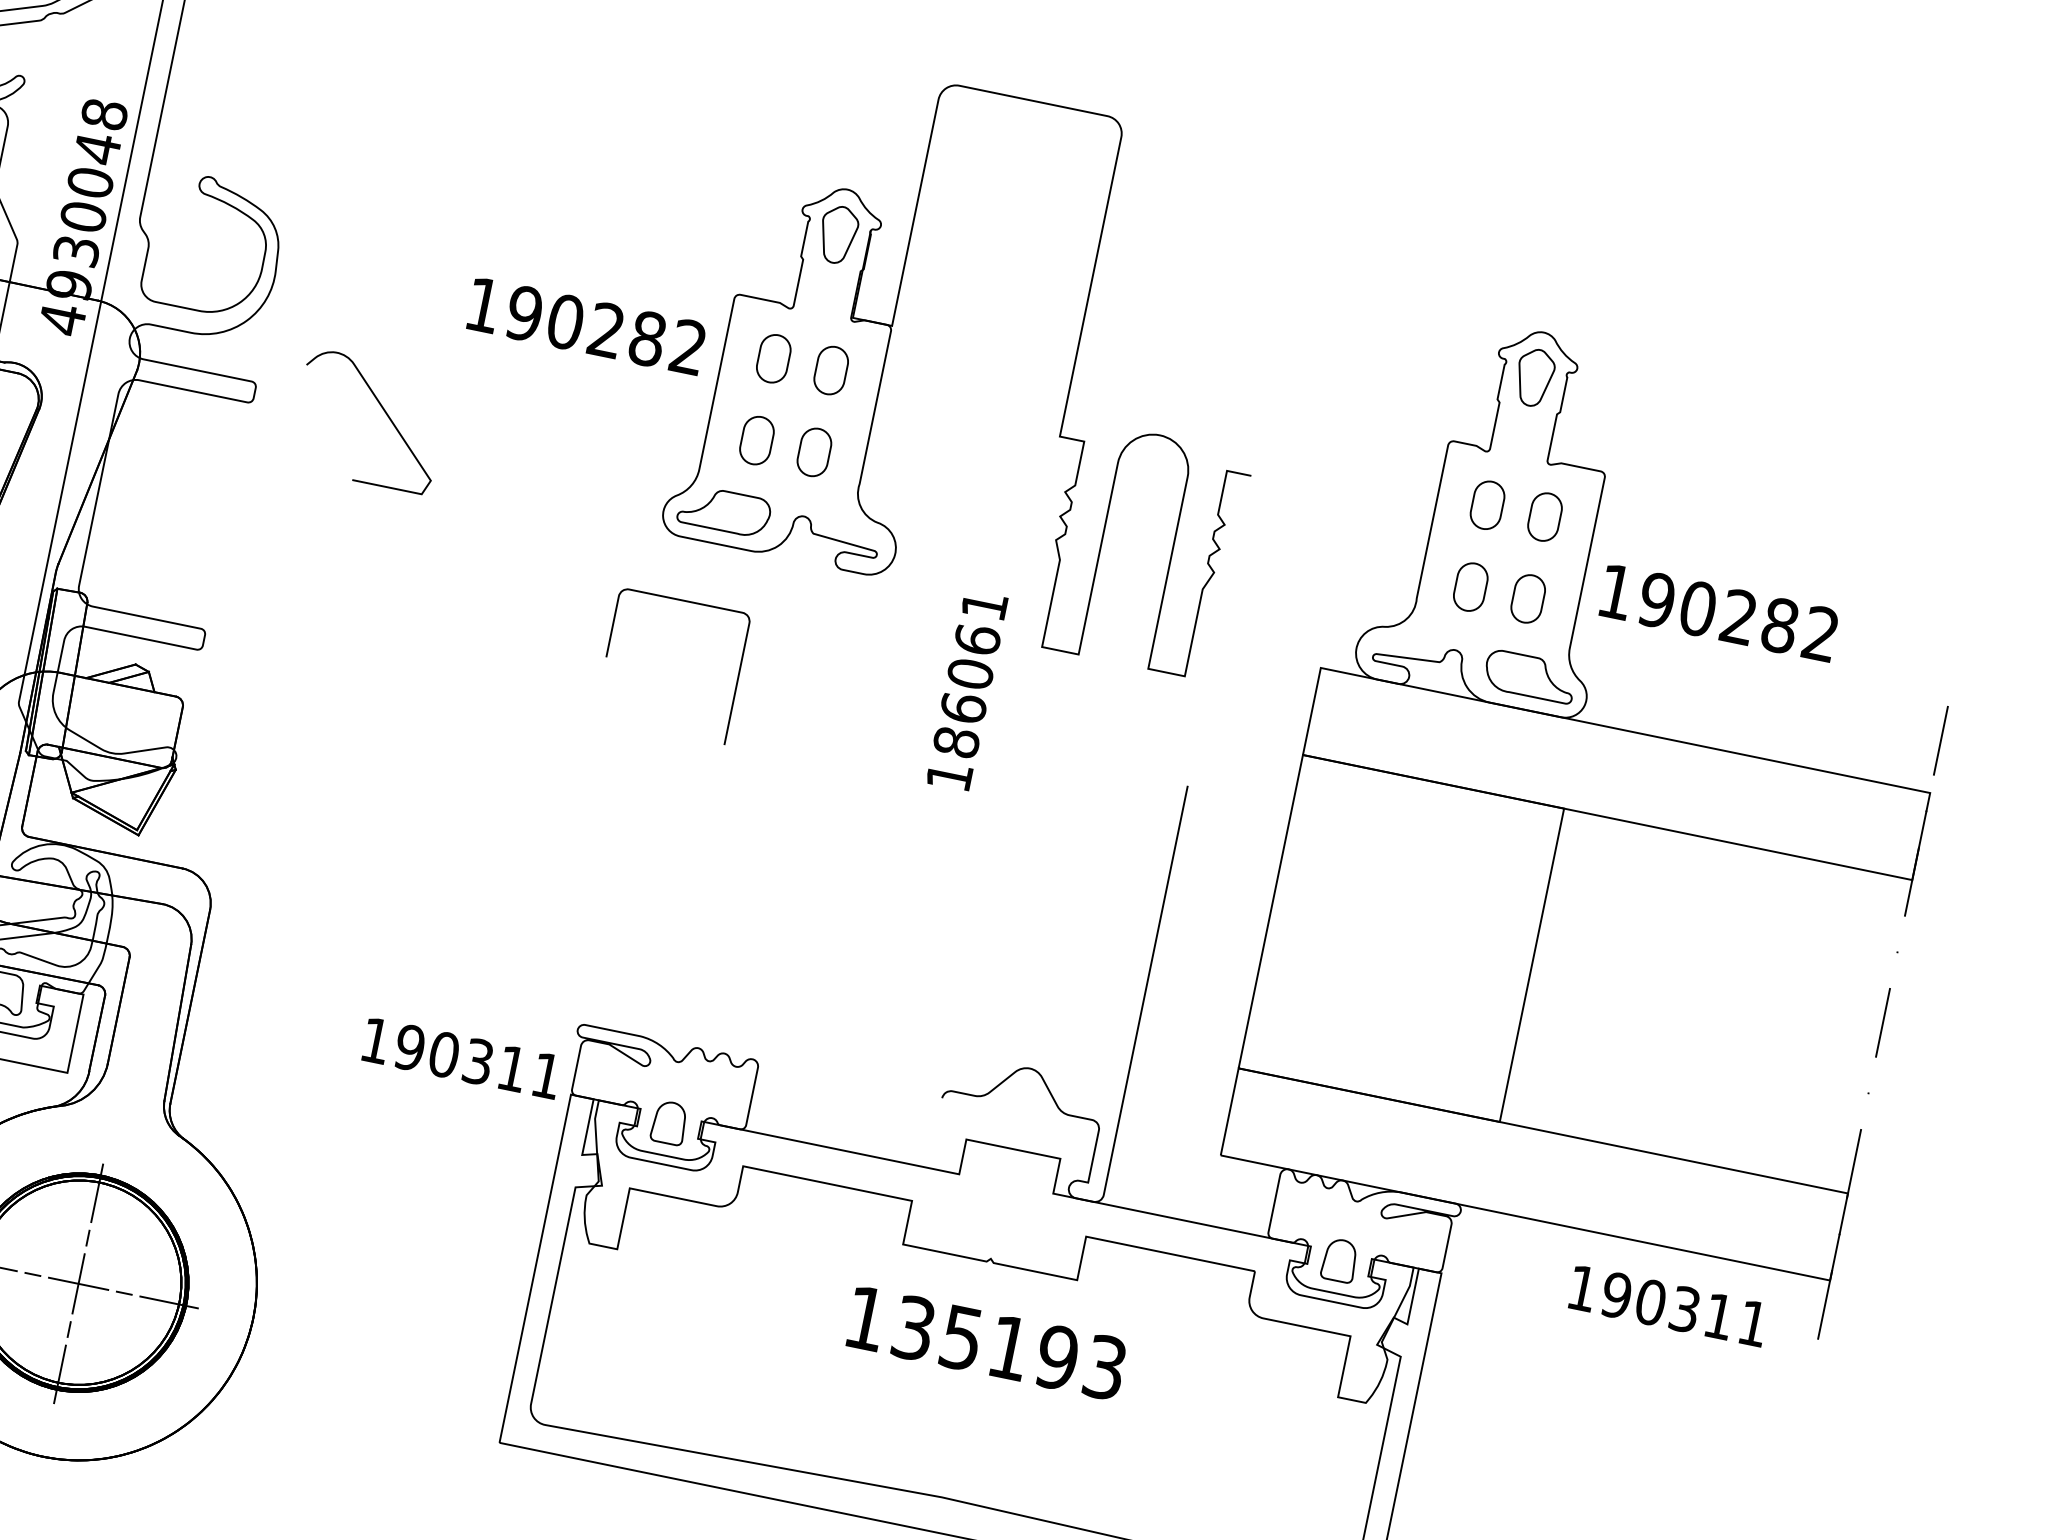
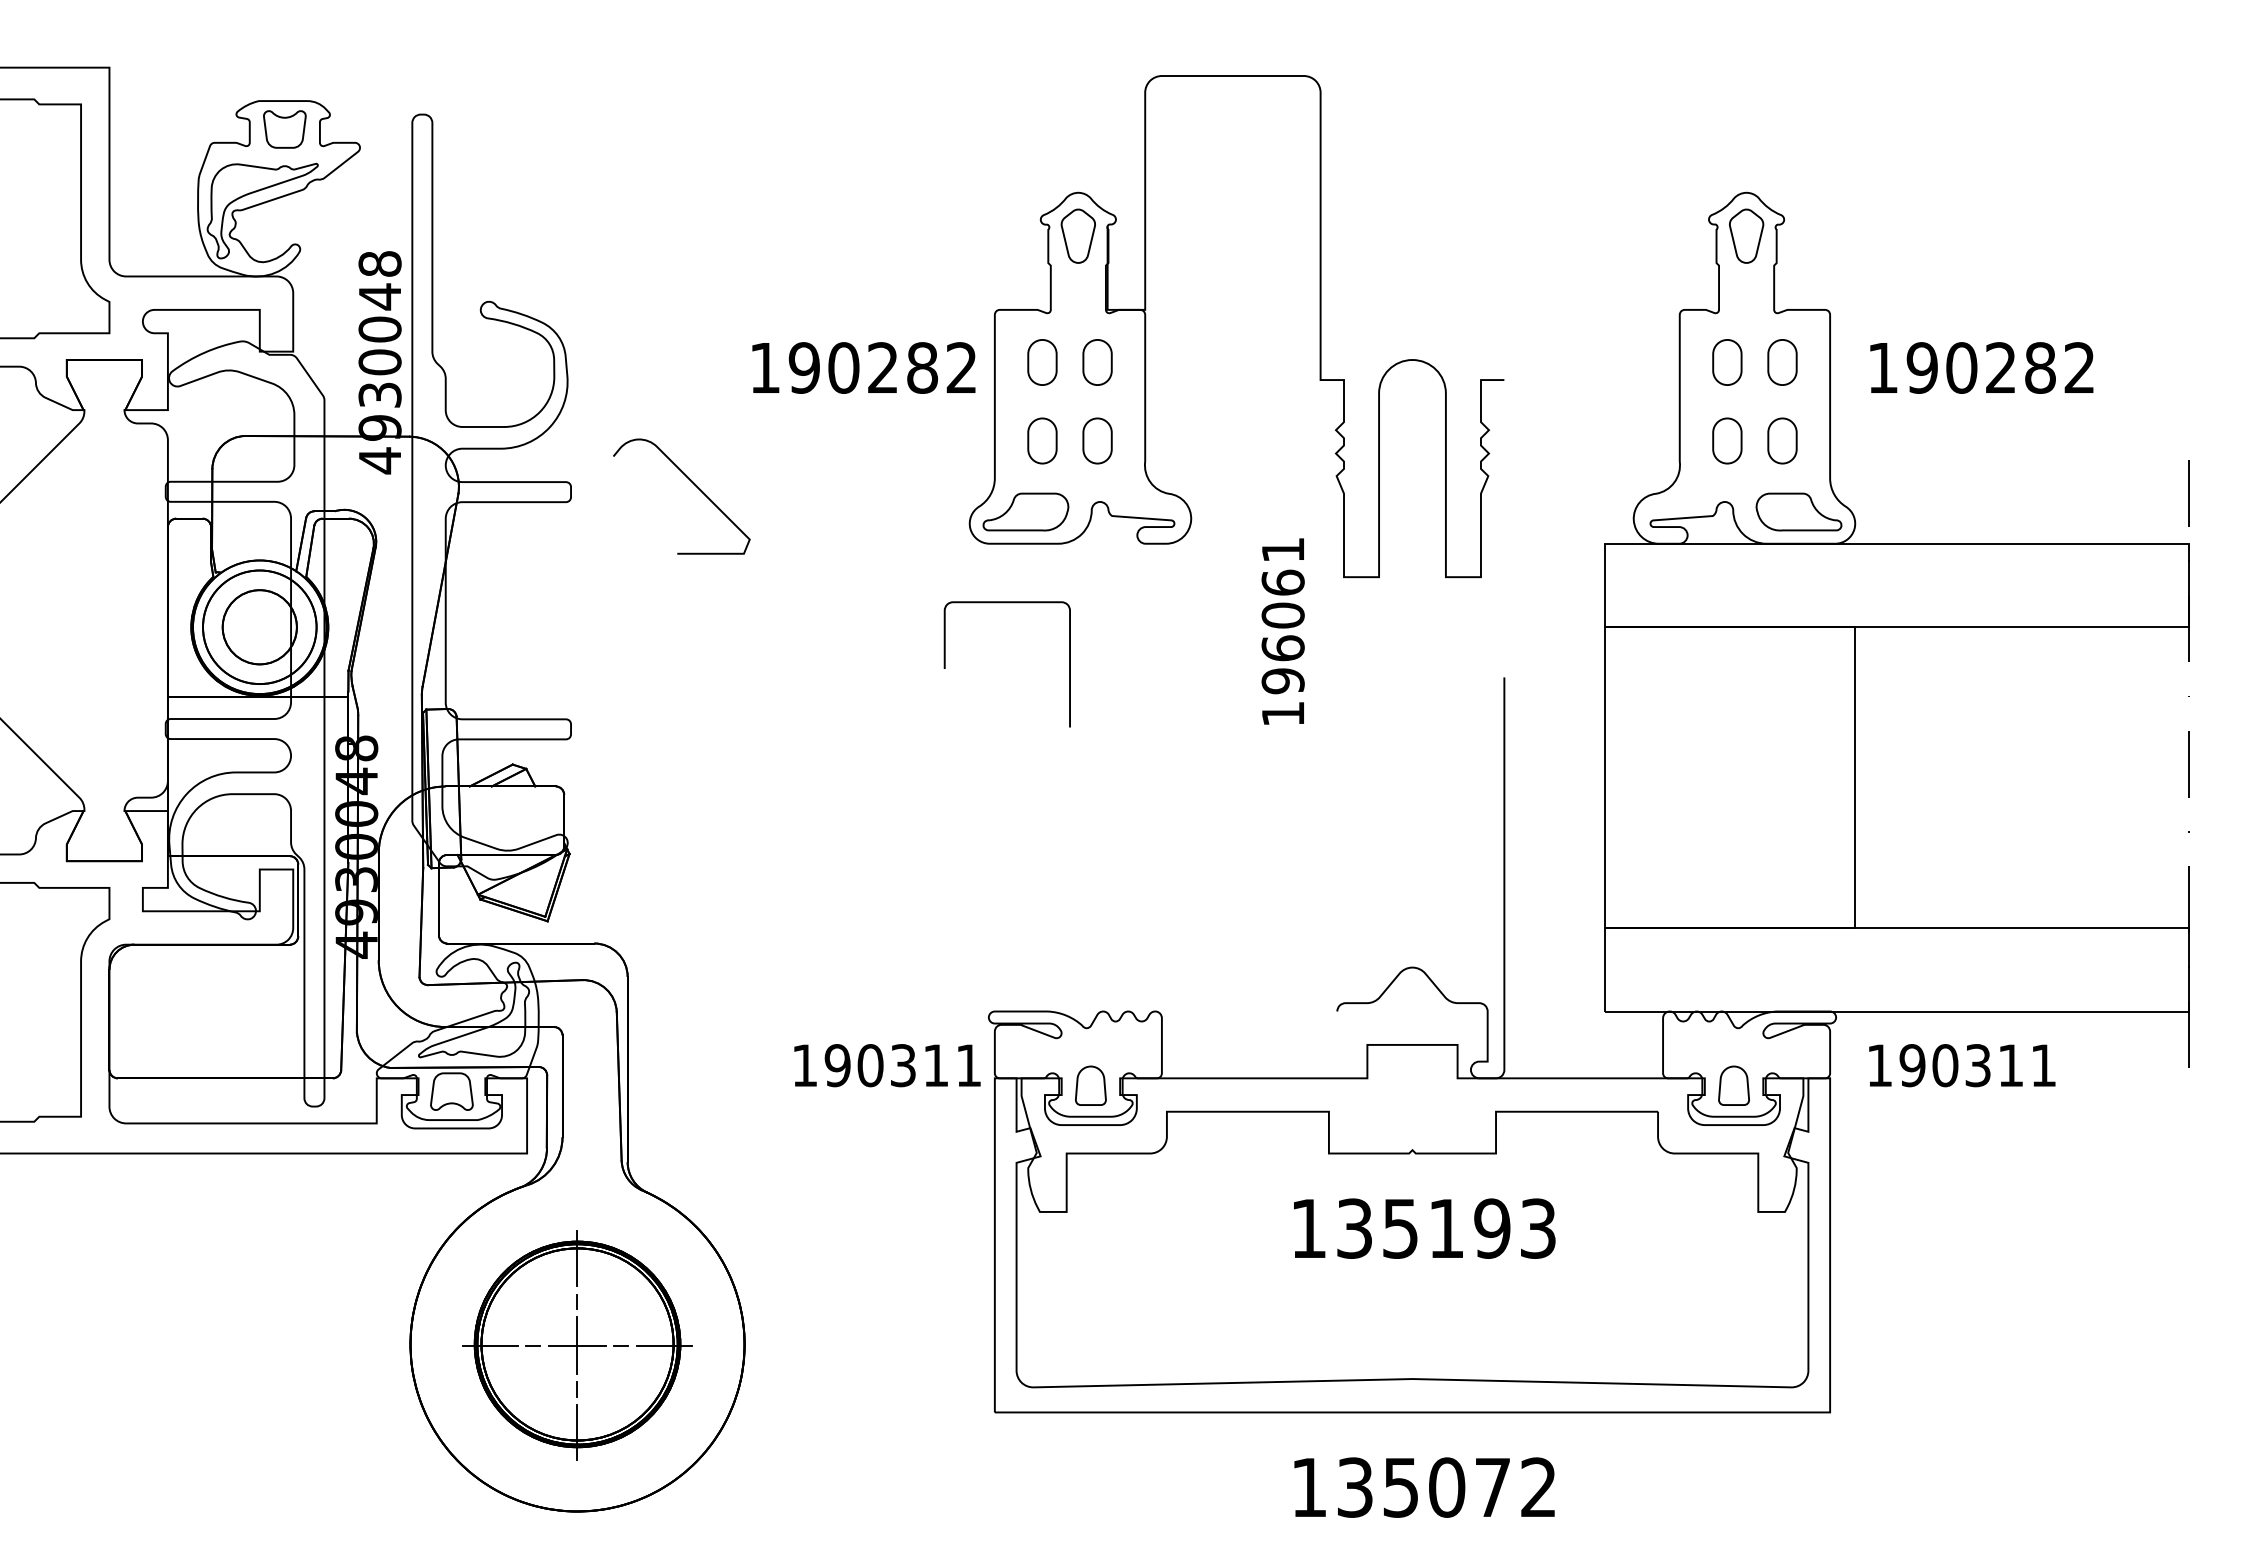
text: (1718, 612) -> (1981, 367), moved
text: (955, 742) -> (1282, 681), 186061 -> 196061
text: (1668, 1306) -> (1962, 1065), moved

